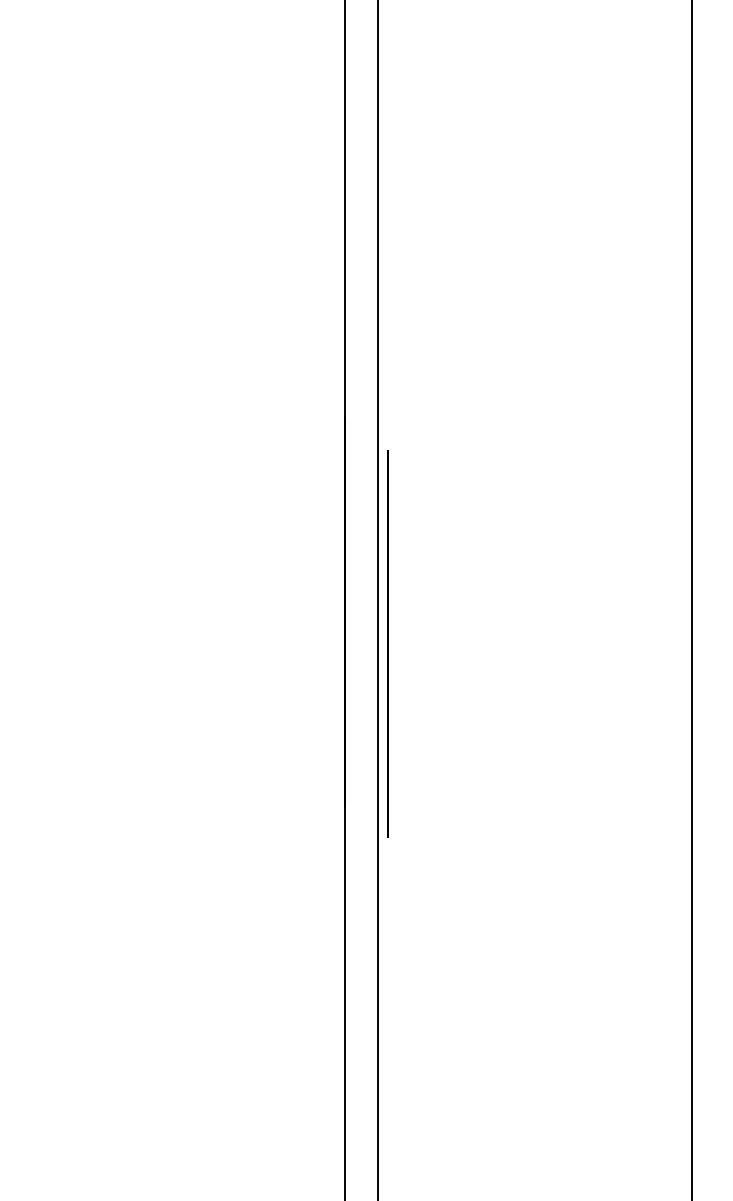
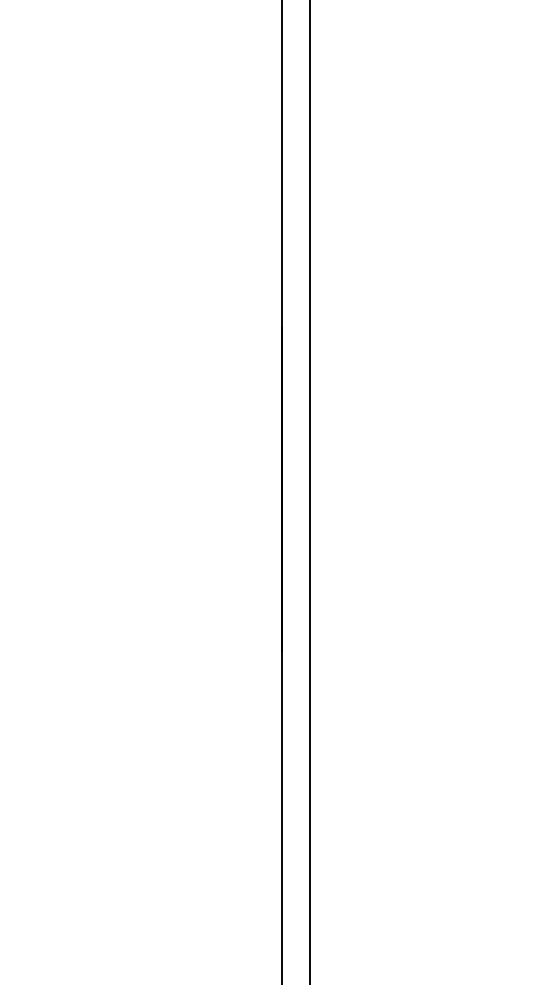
line: (387, 643) -> (317, 515), removed

